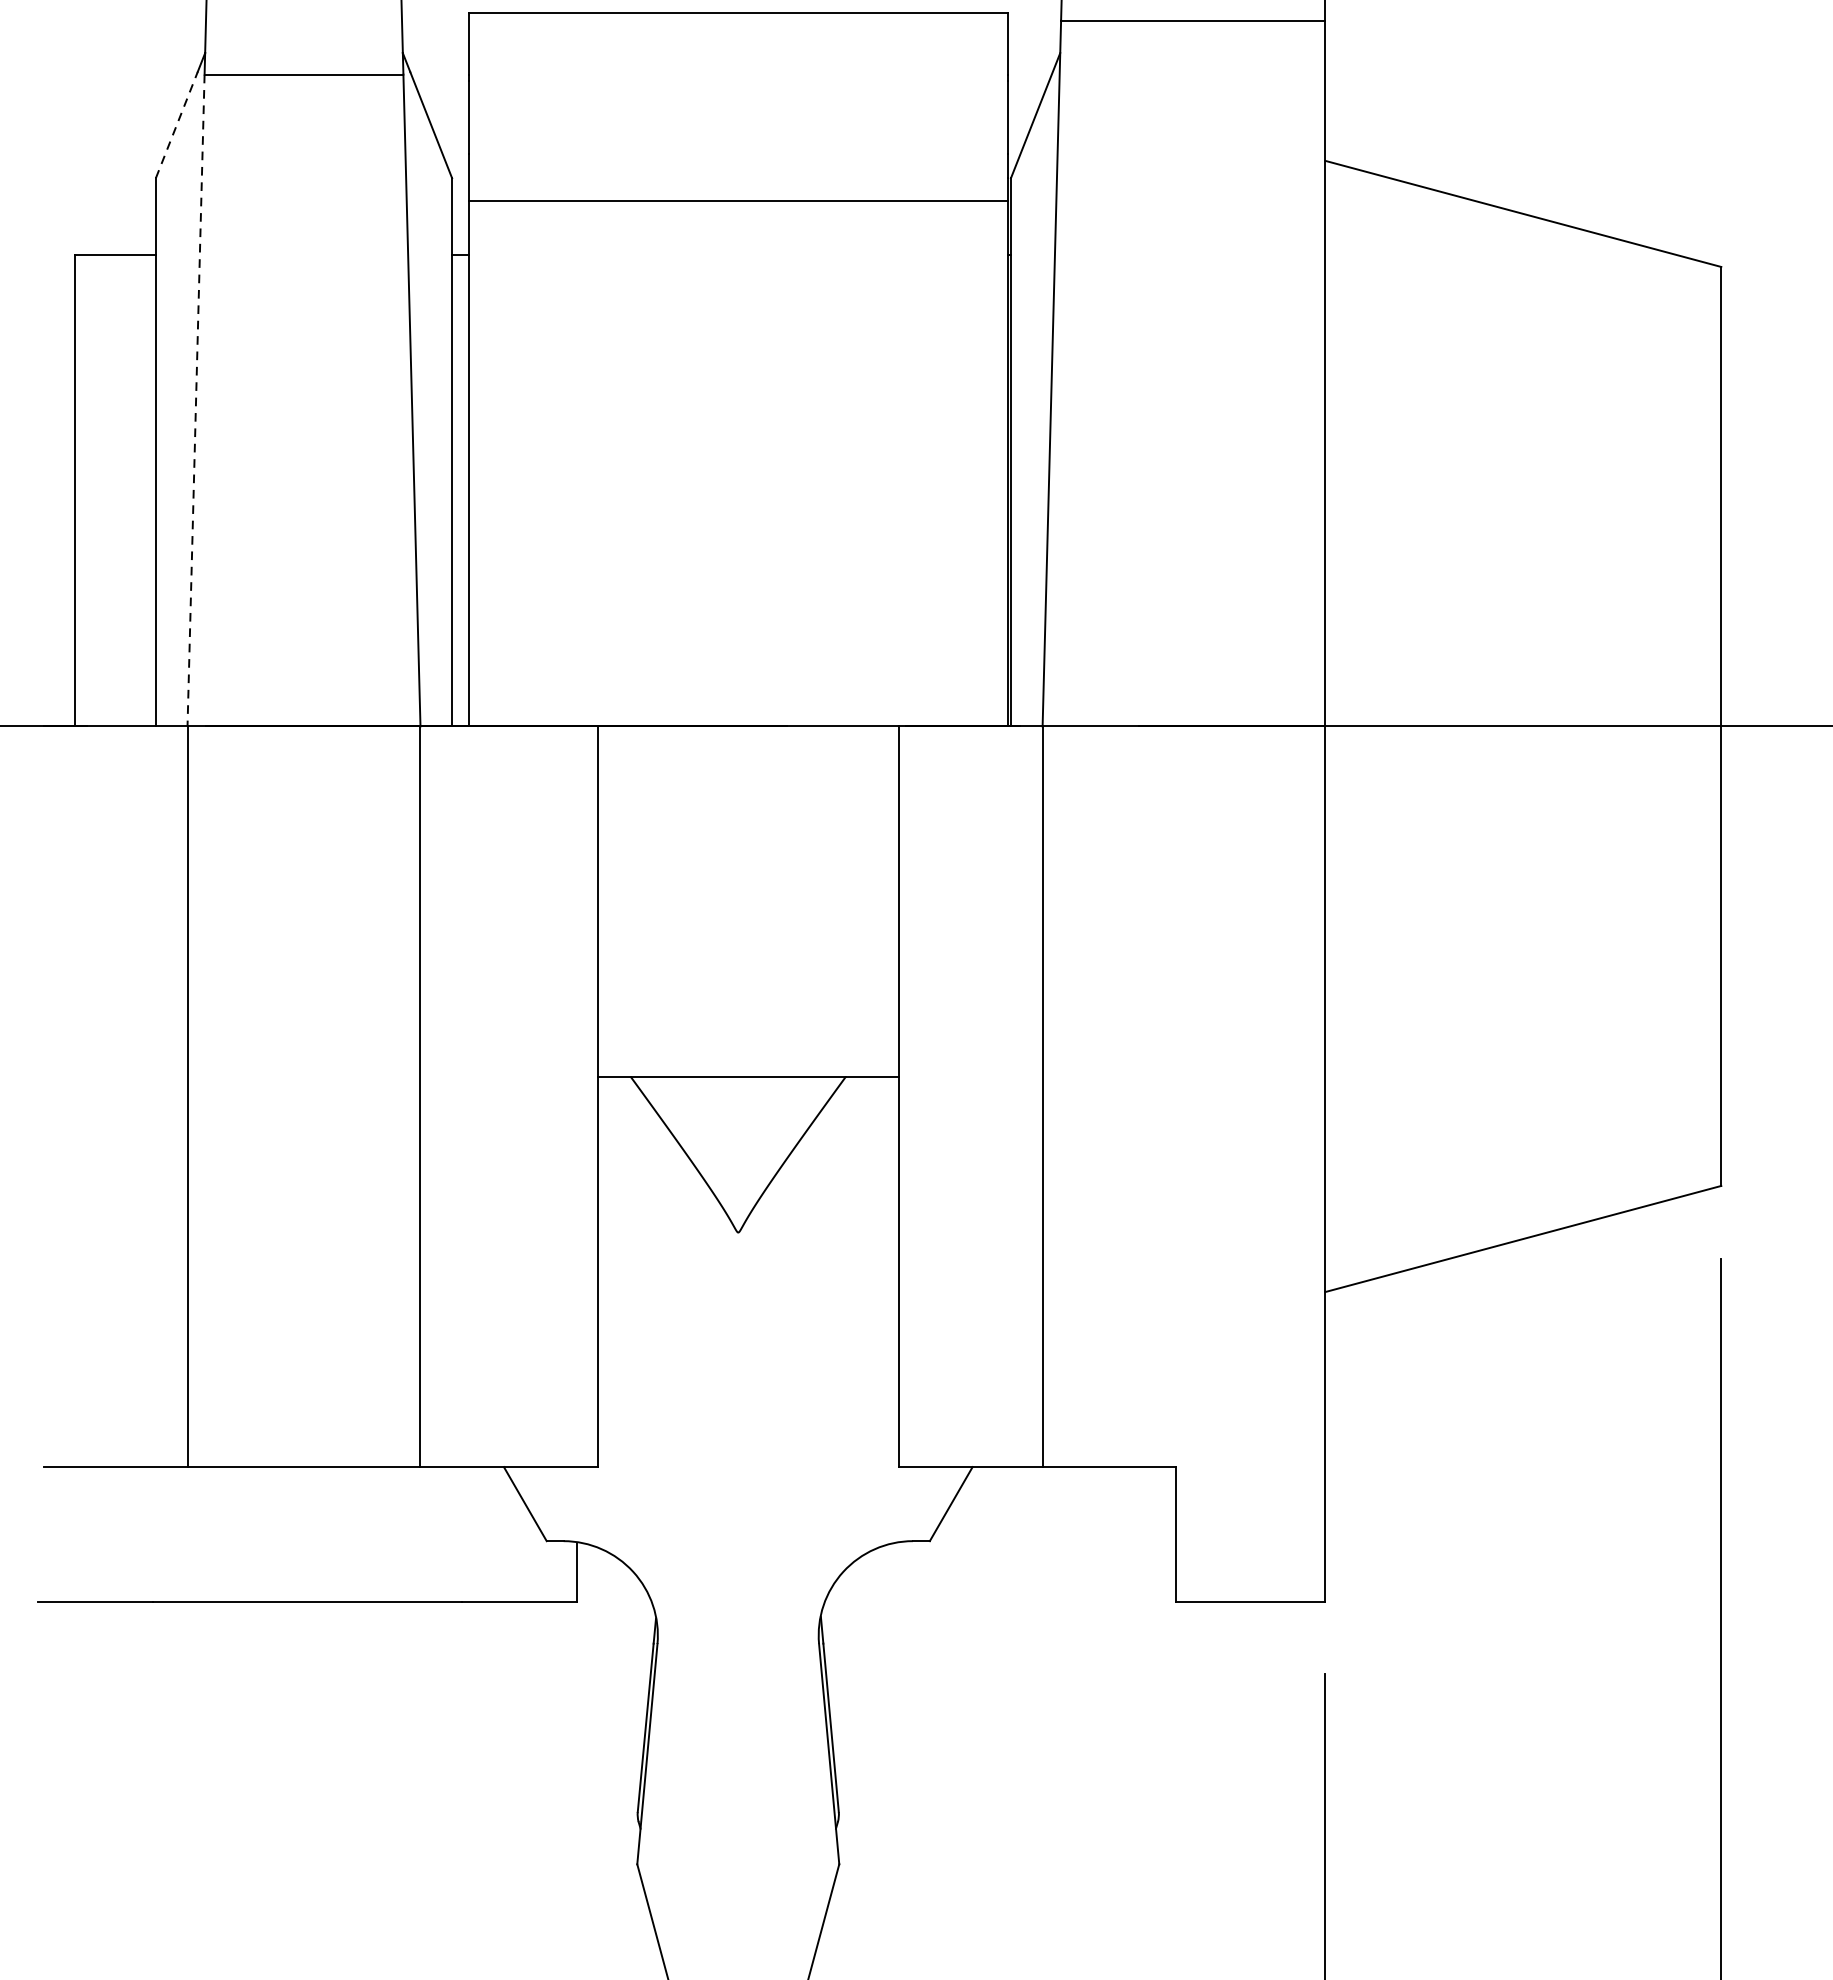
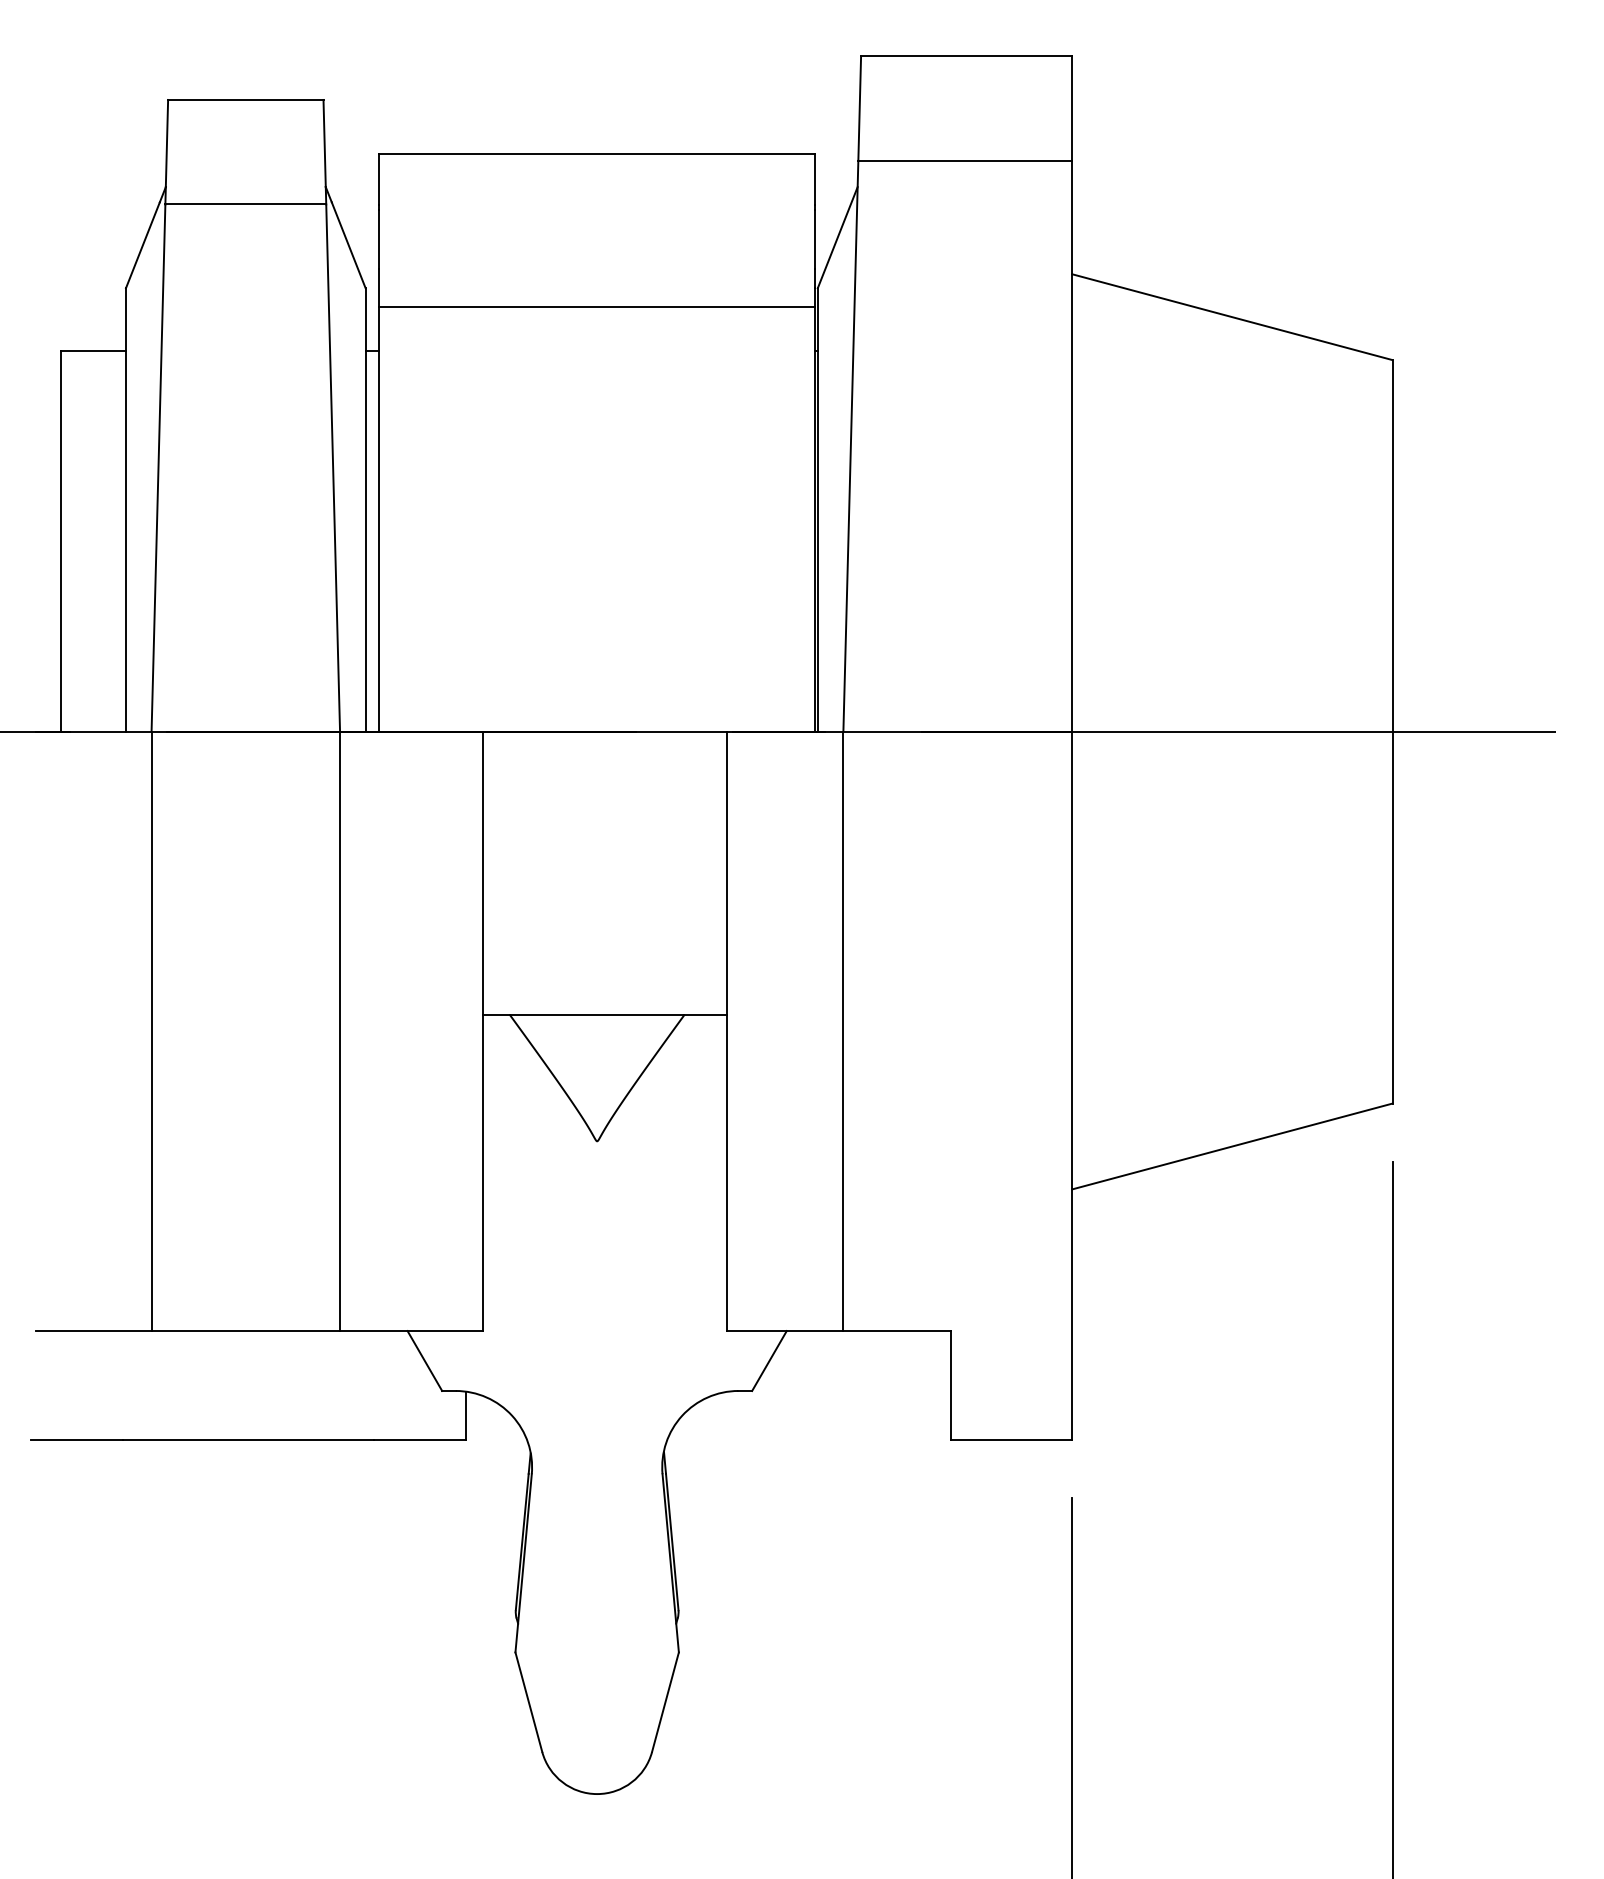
line: (177, 124) -> (143, 244), dashed -> solid
line: (196, 400) -> (158, 468), dashed -> solid

